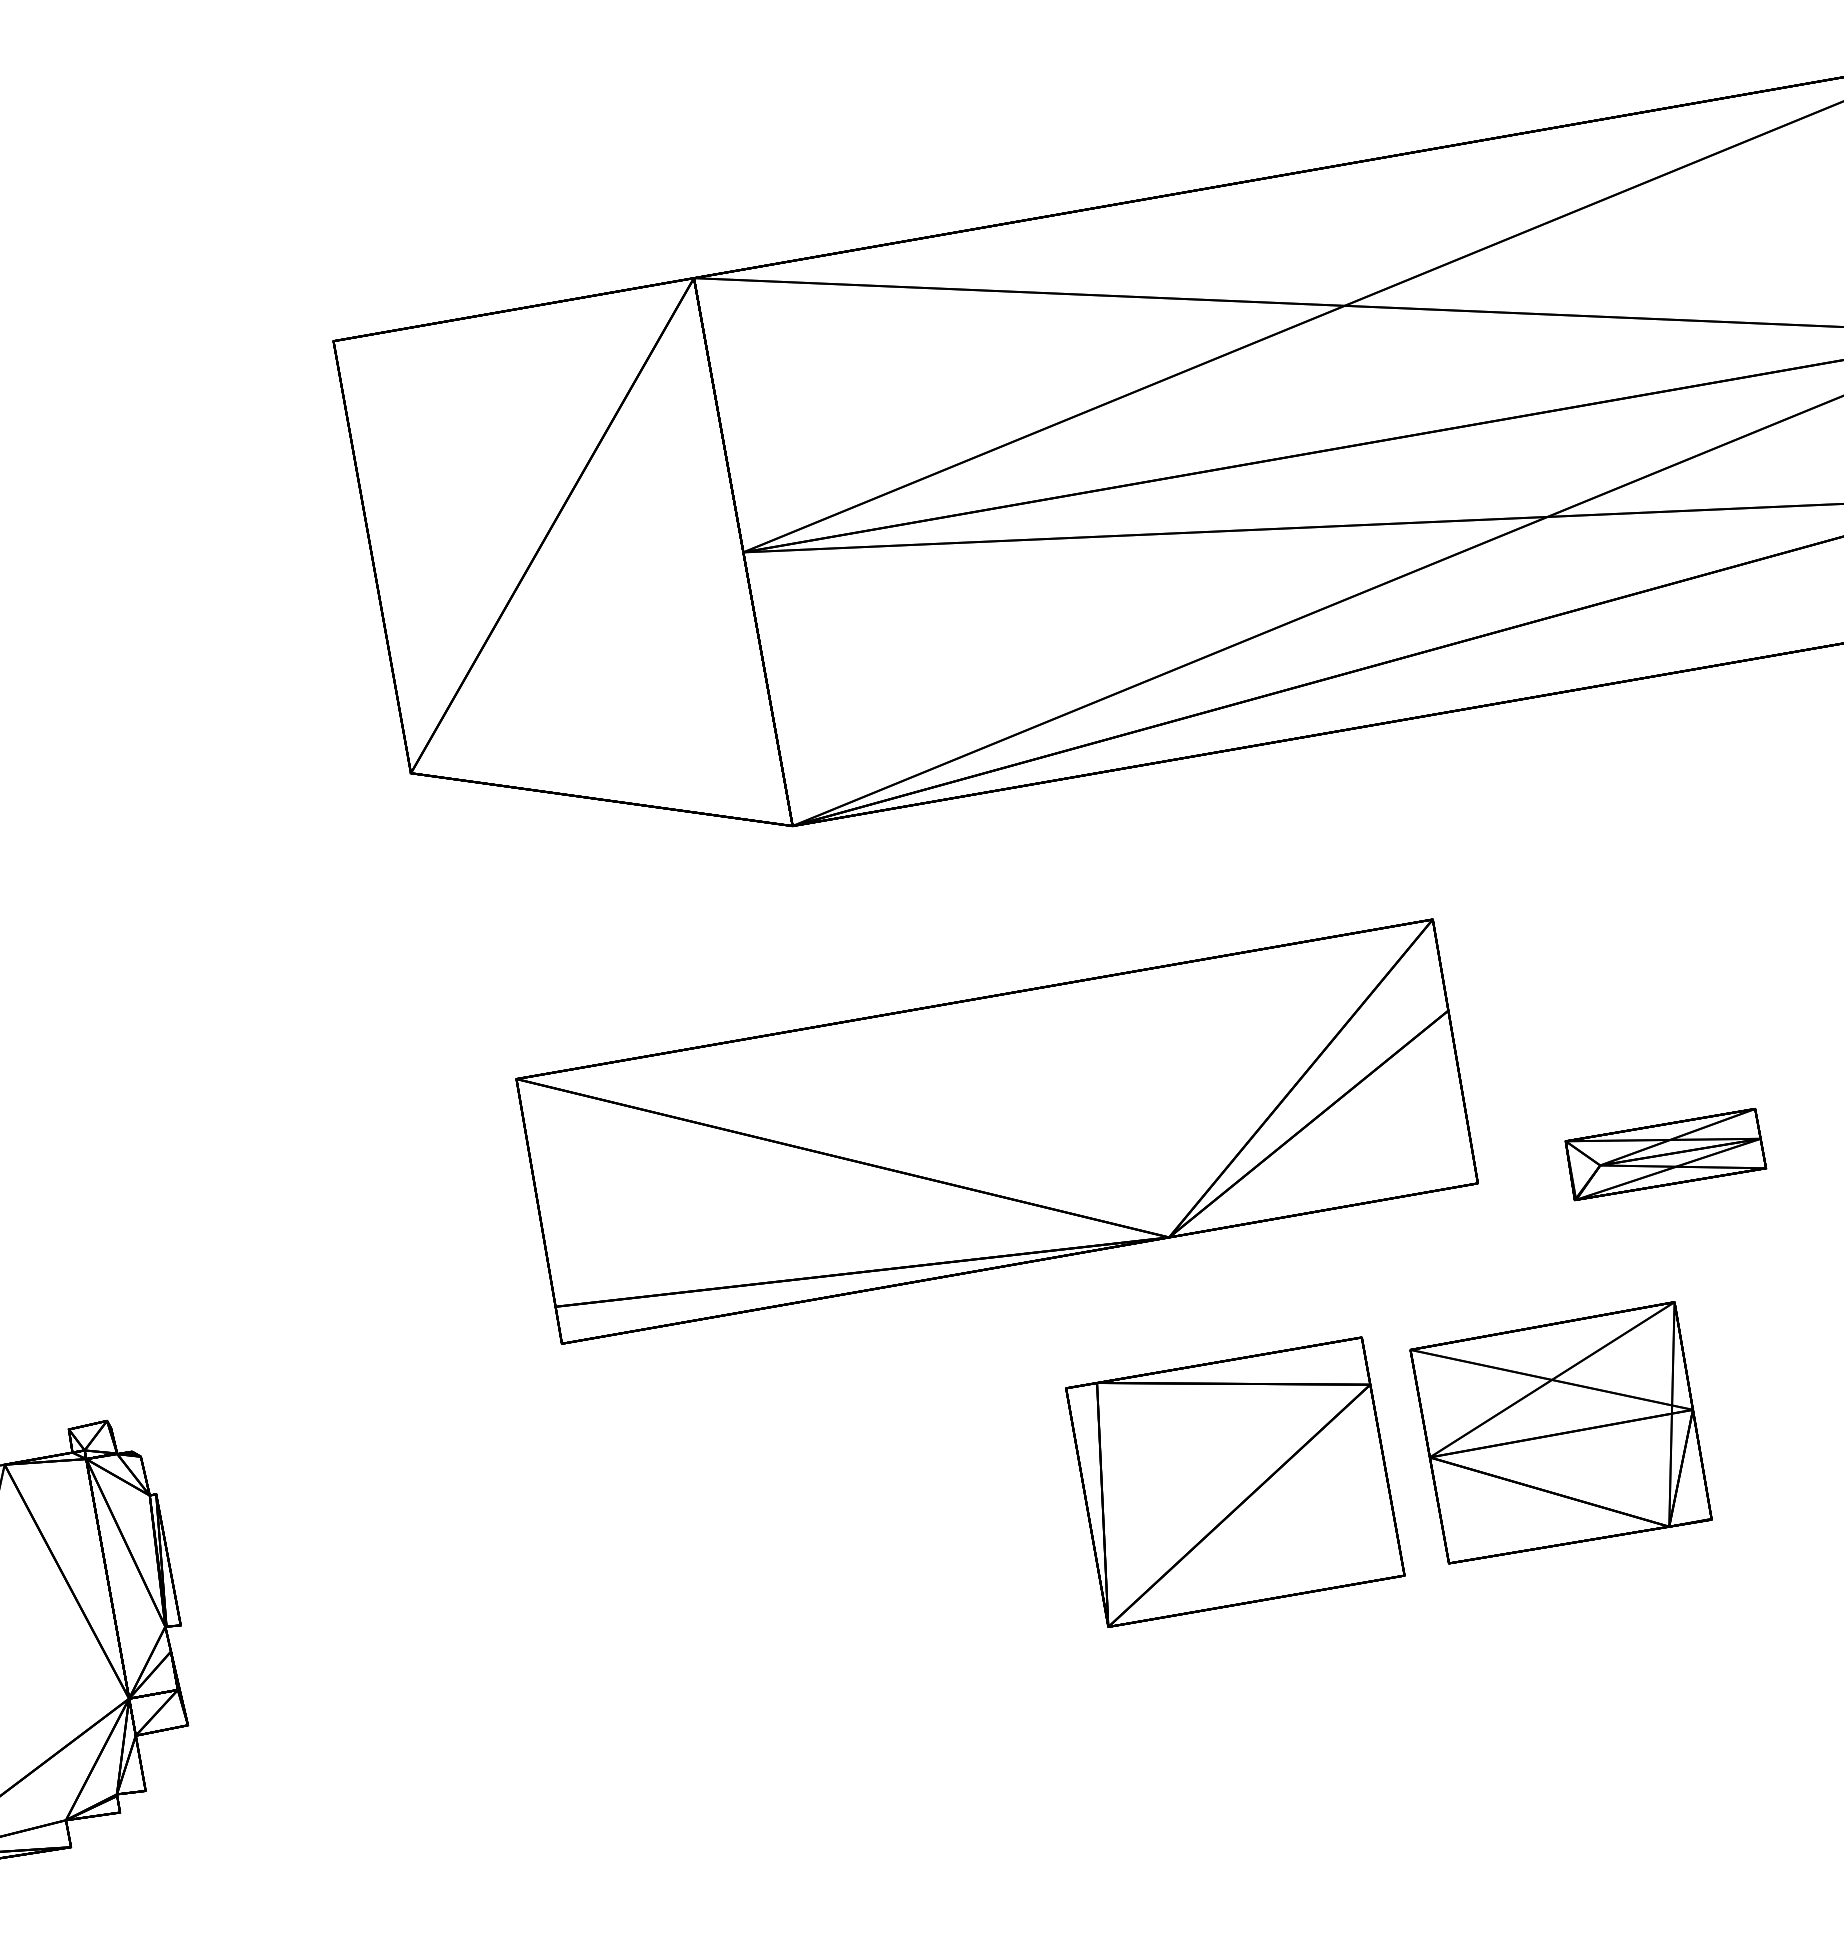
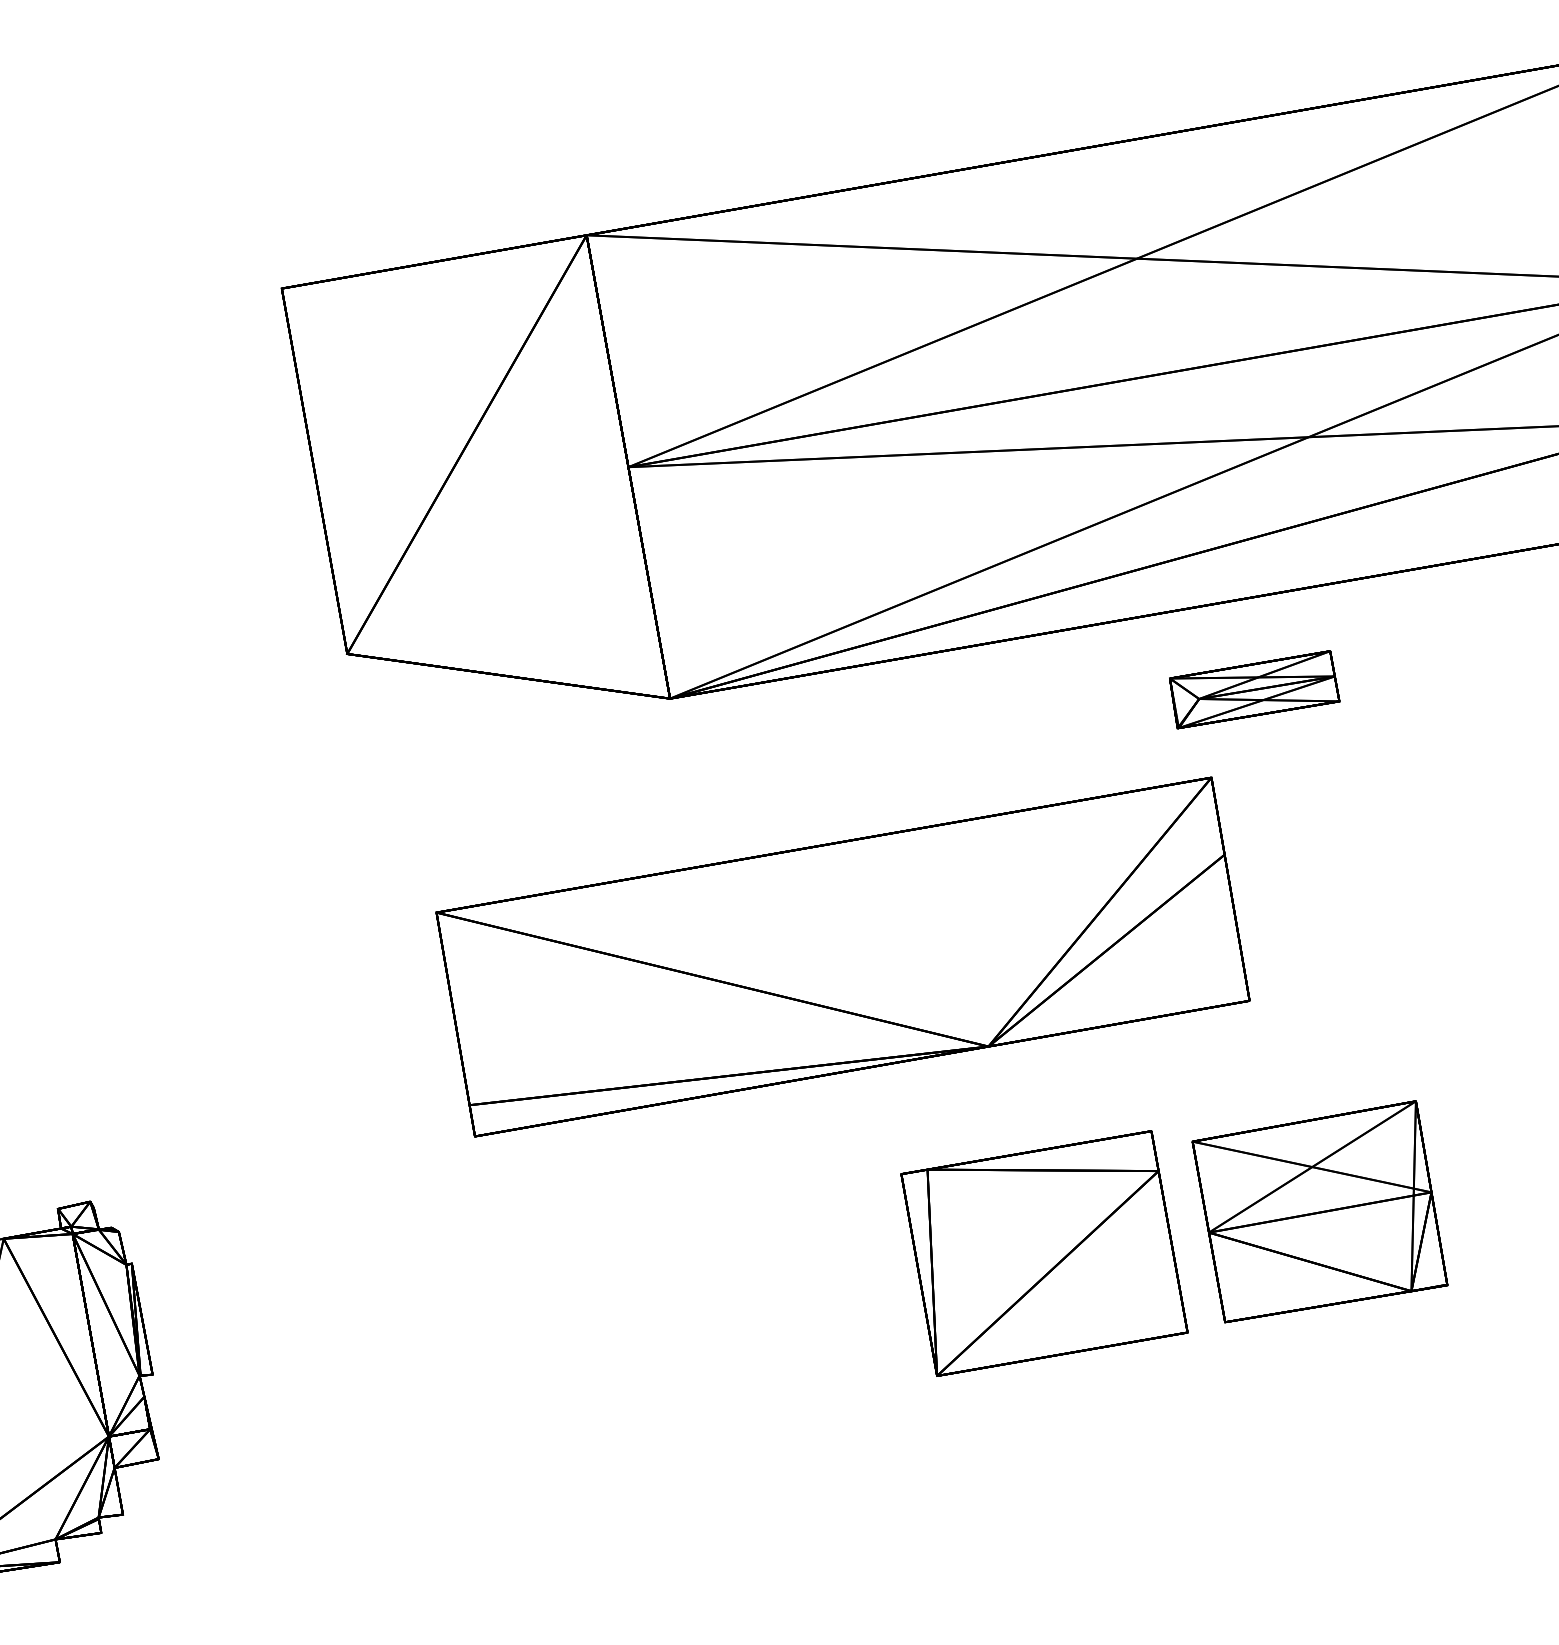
part: (1665, 1154) -> (1254, 689), moved

